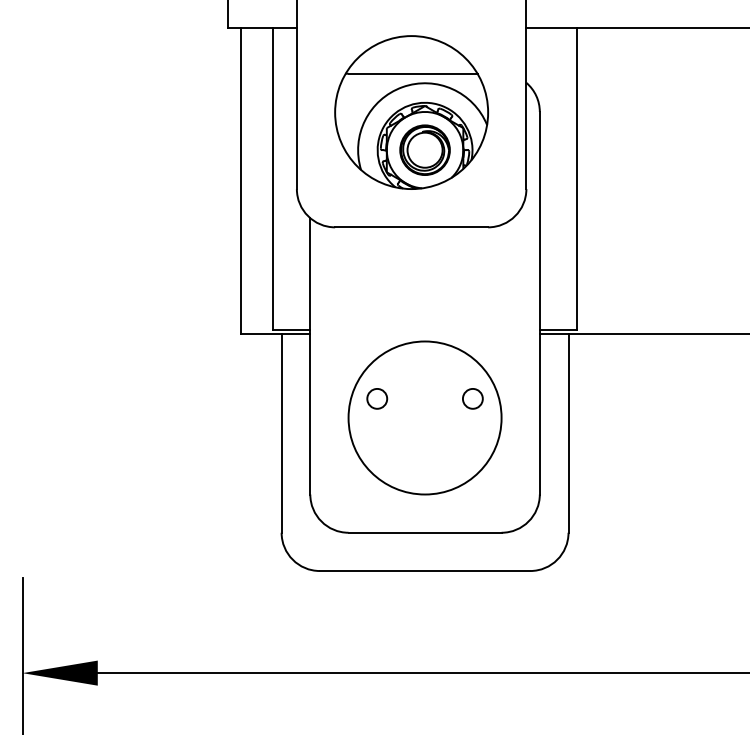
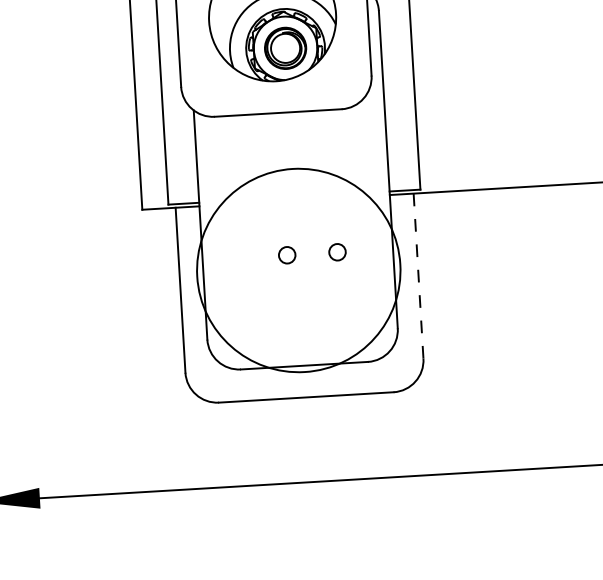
circle: (377, 398) -> (287, 254), moved
circle: (424, 417) -> (298, 270), size x1.6
line: (568, 433) -> (418, 276), solid -> dashed

